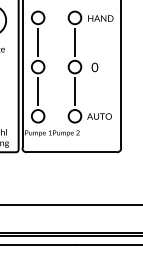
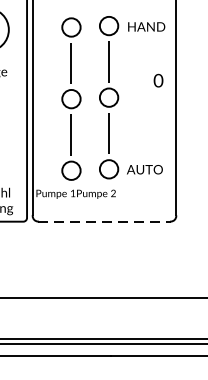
part: (38, 66) -> (71, 98), moved
text: (94, 66) -> (157, 79), moved
line: (71, 152) -> (104, 222), solid -> dashed

